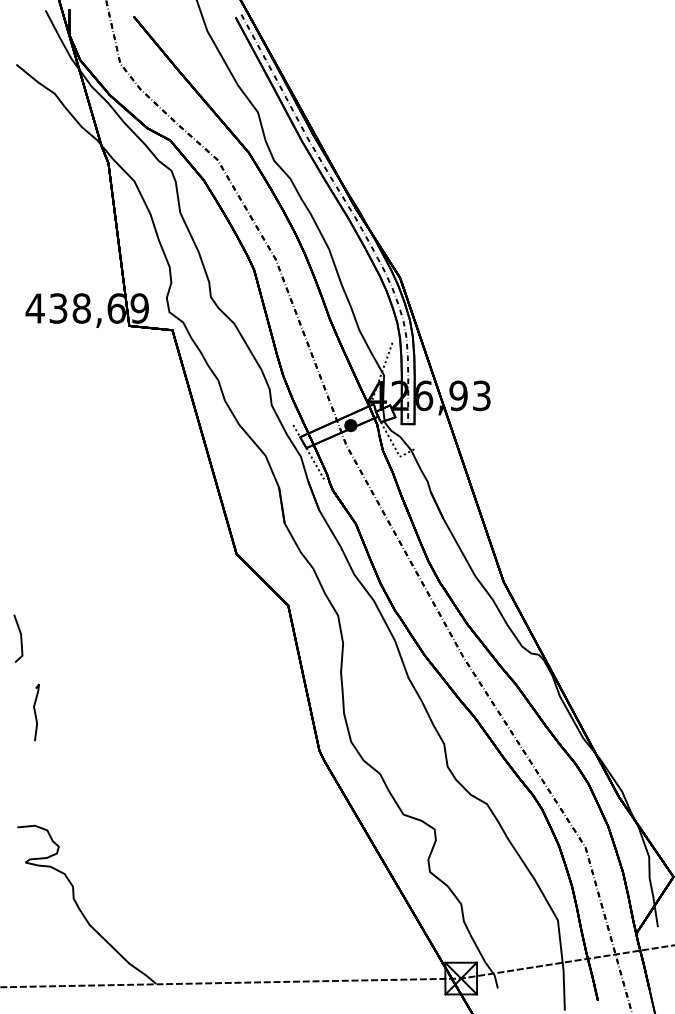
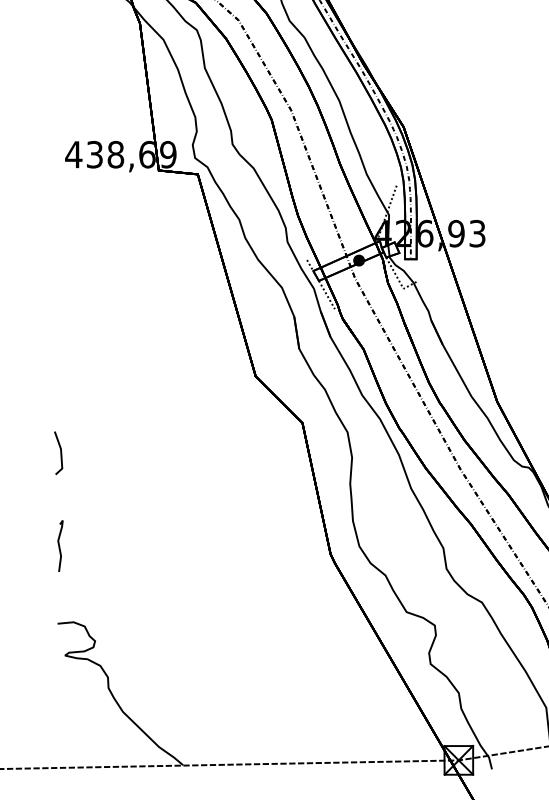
curve: (35, 712) -> (59, 546), moved

